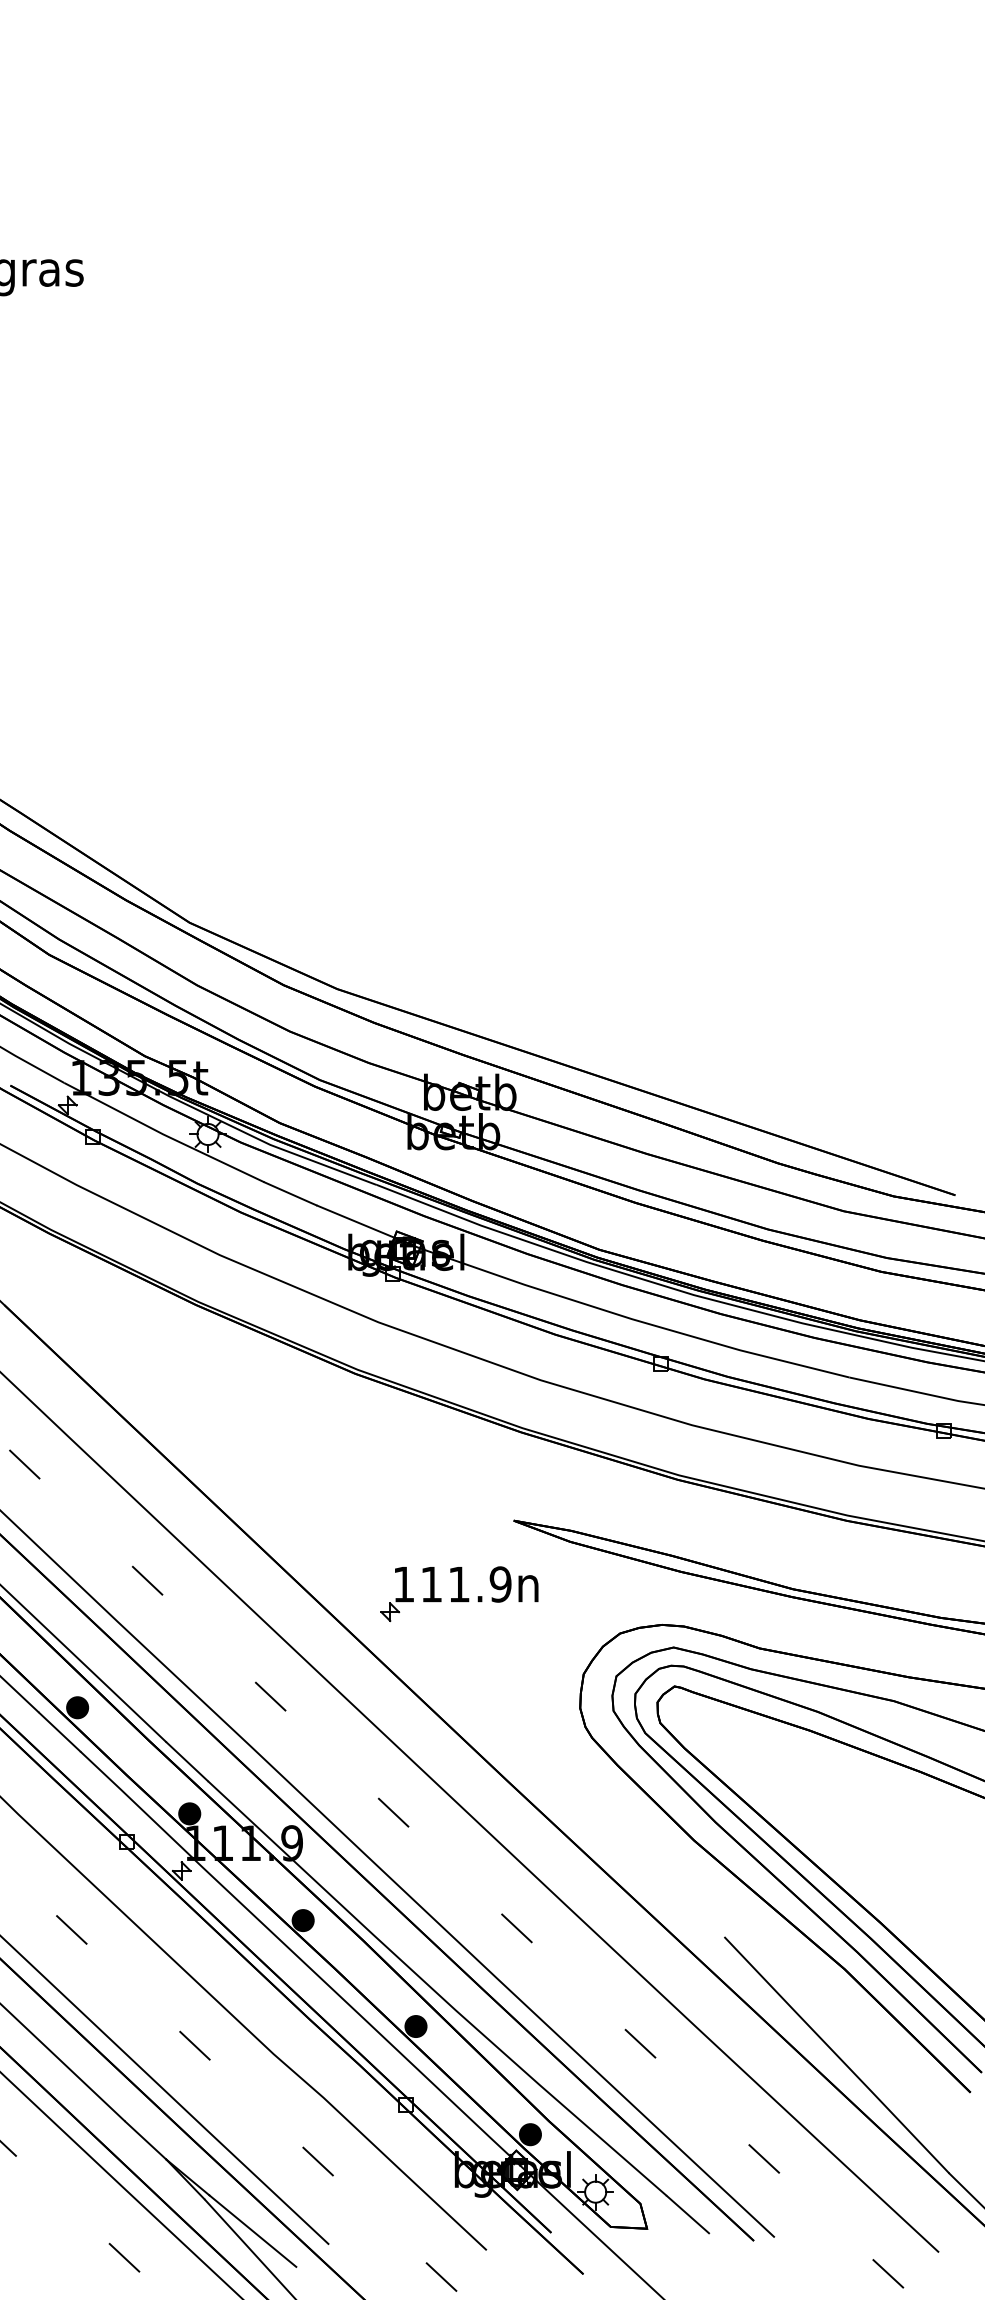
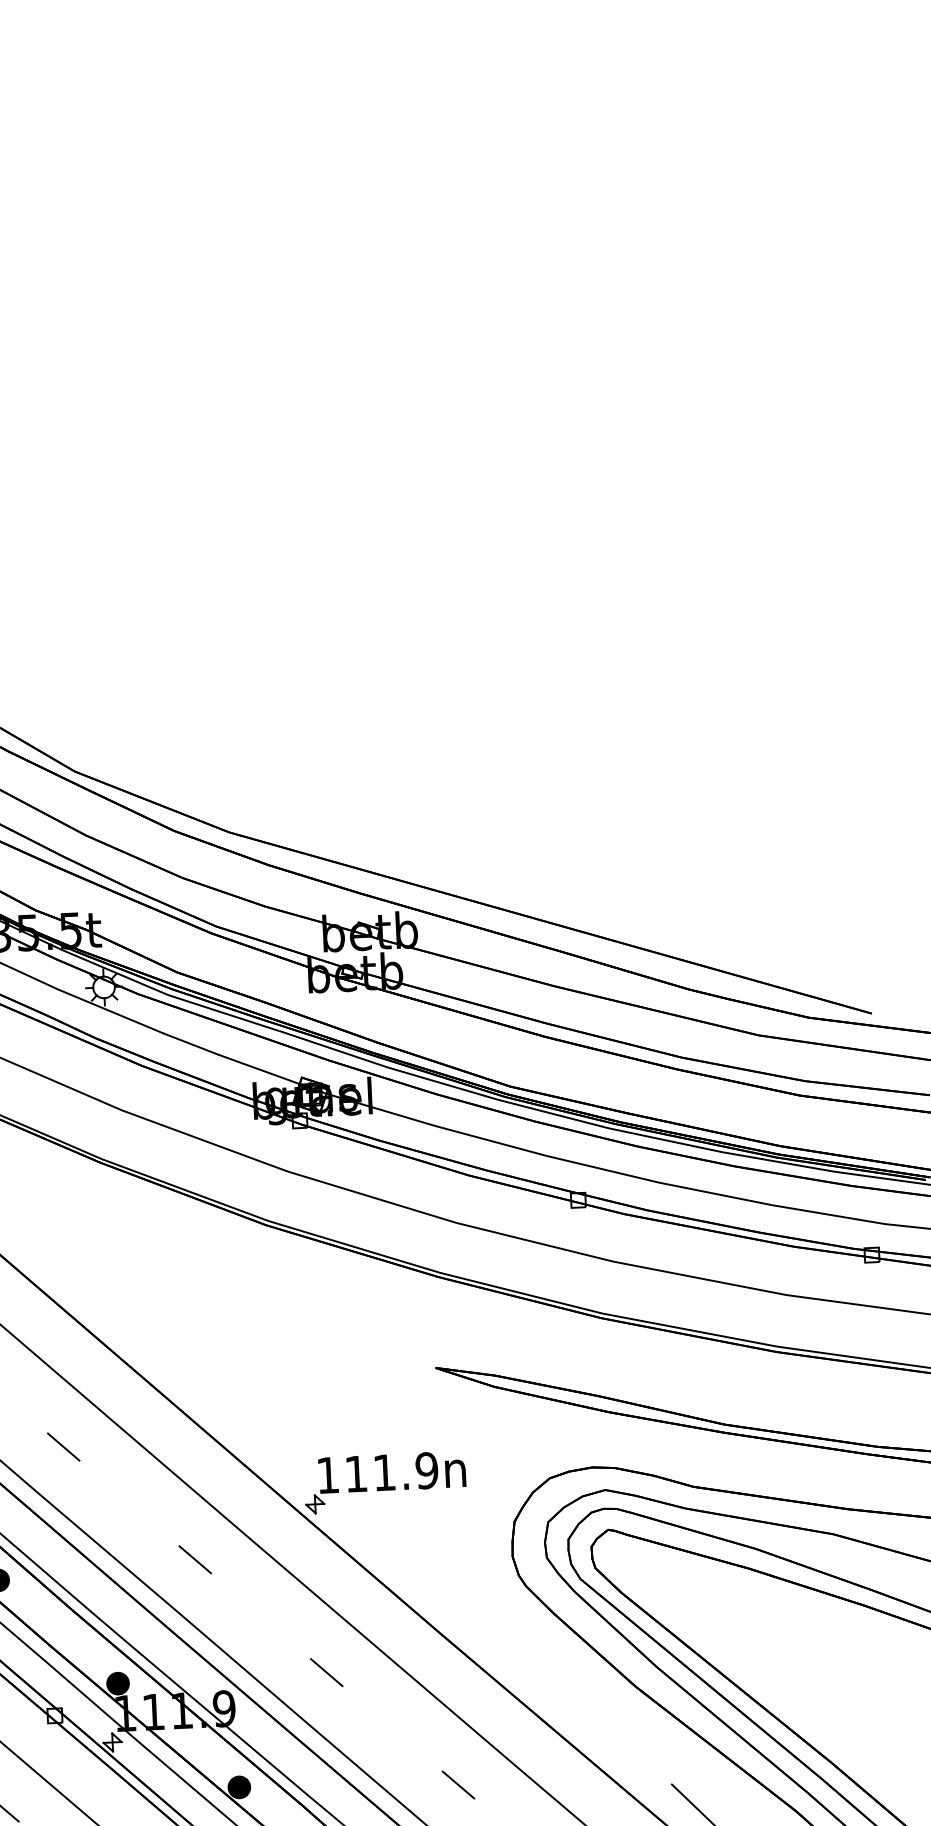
part: (459, 1593) -> (385, 1481), moved

